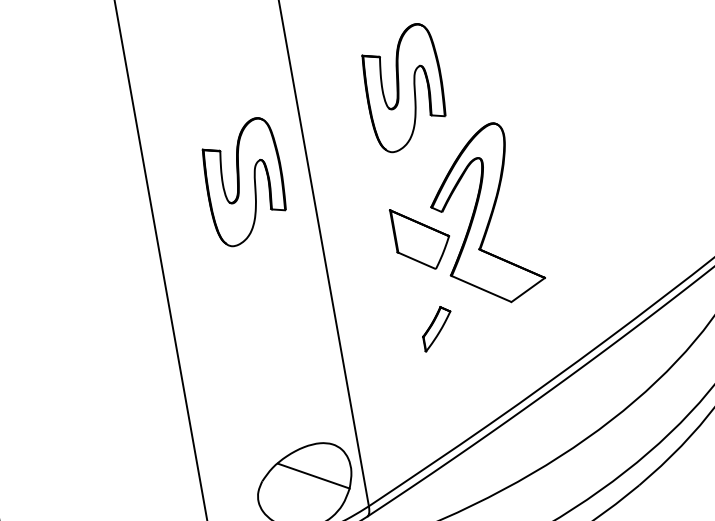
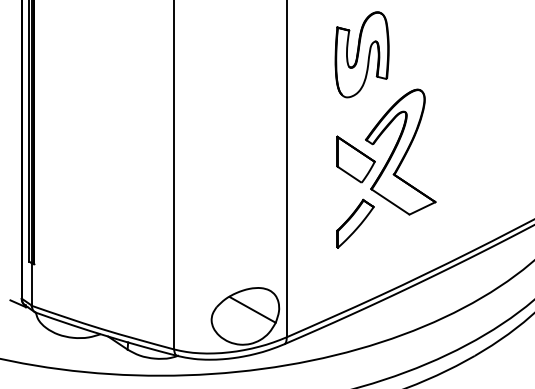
part: (243, 181) -> (240, 99), removed
part: (437, 328) -> (355, 223), size x1.67

